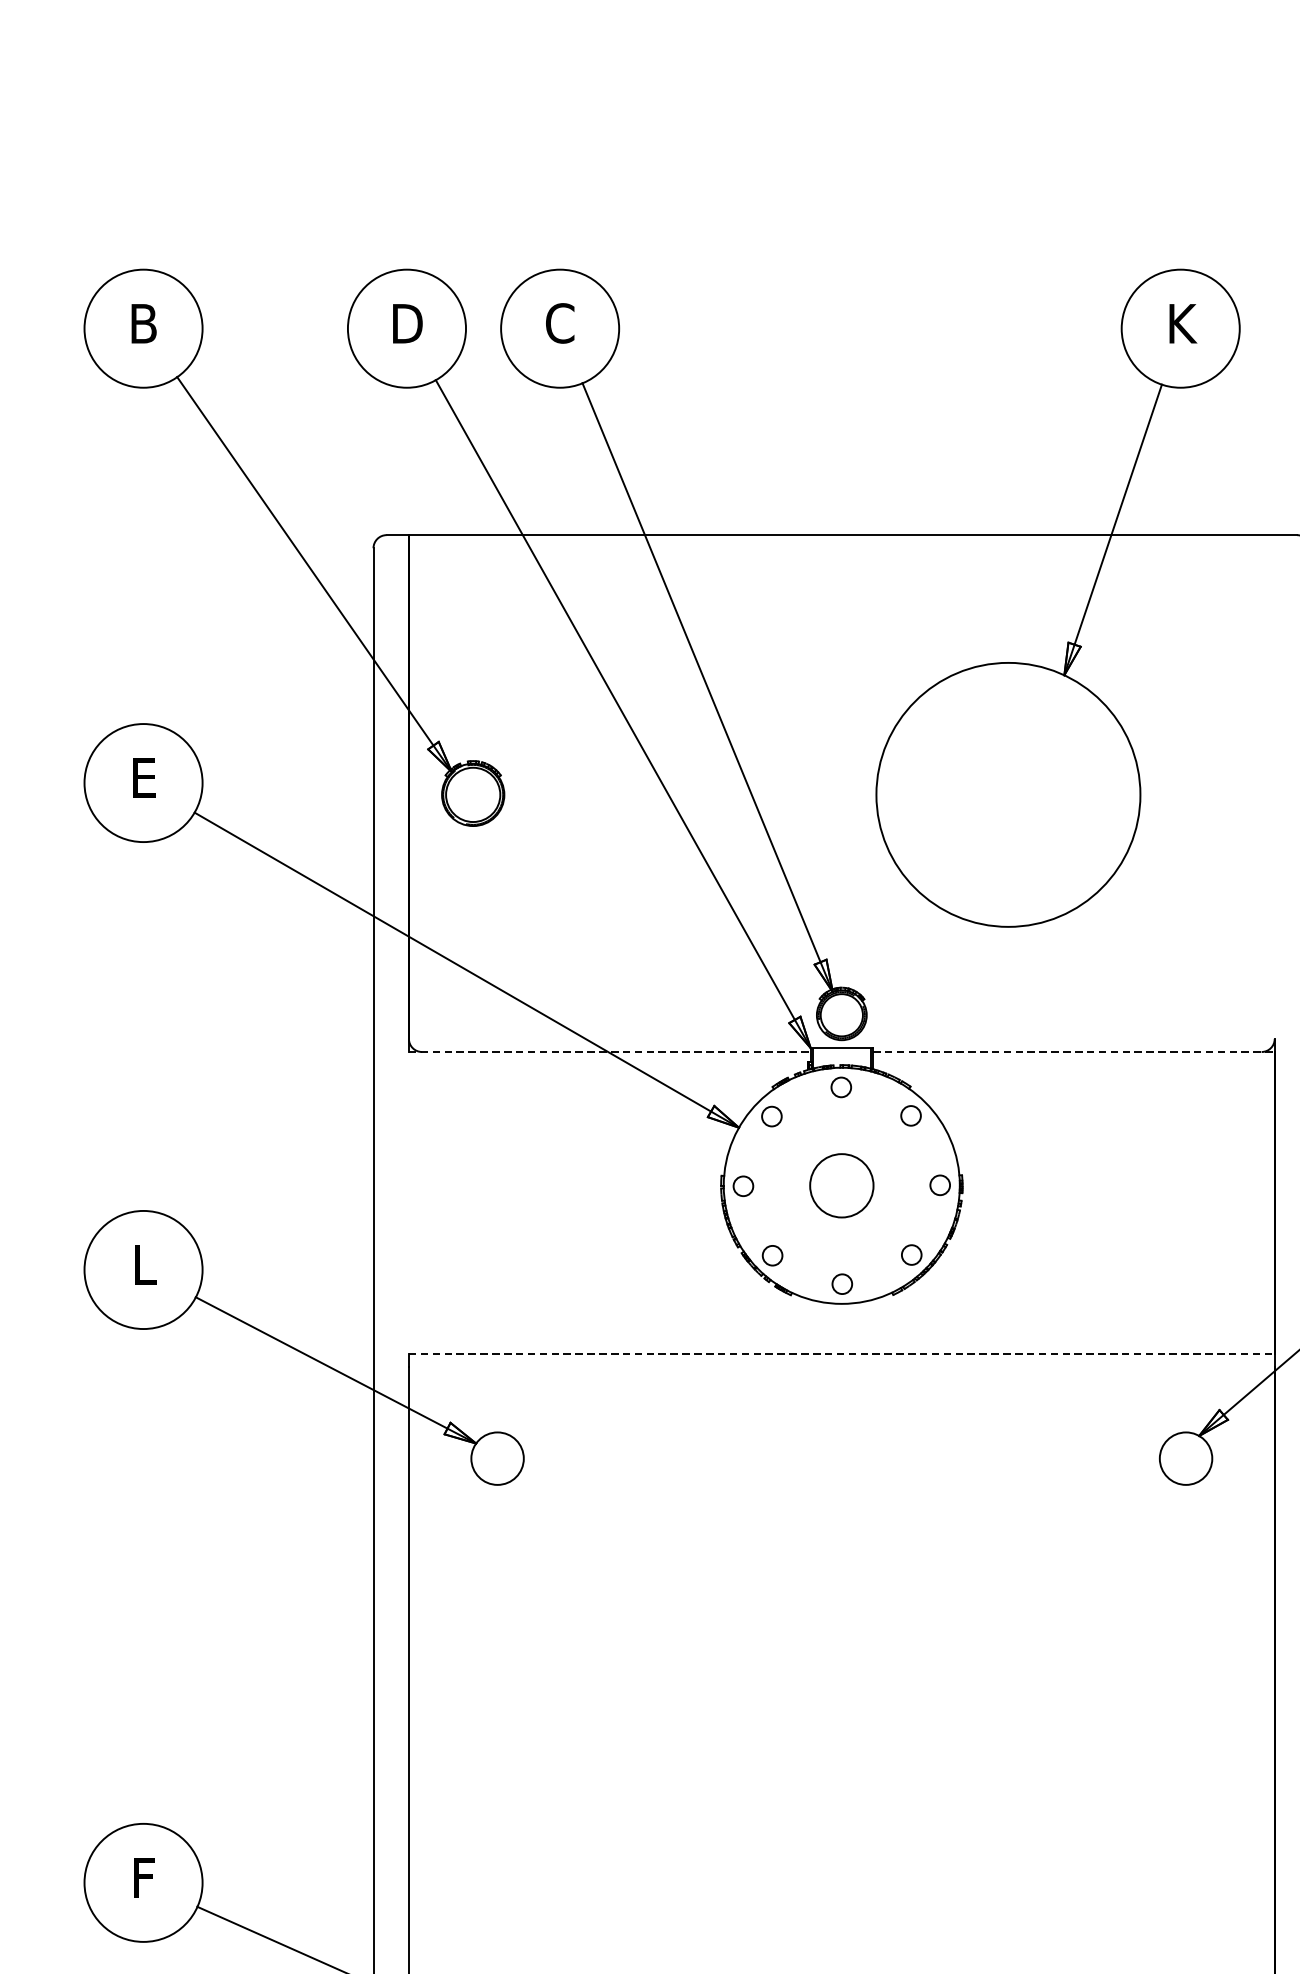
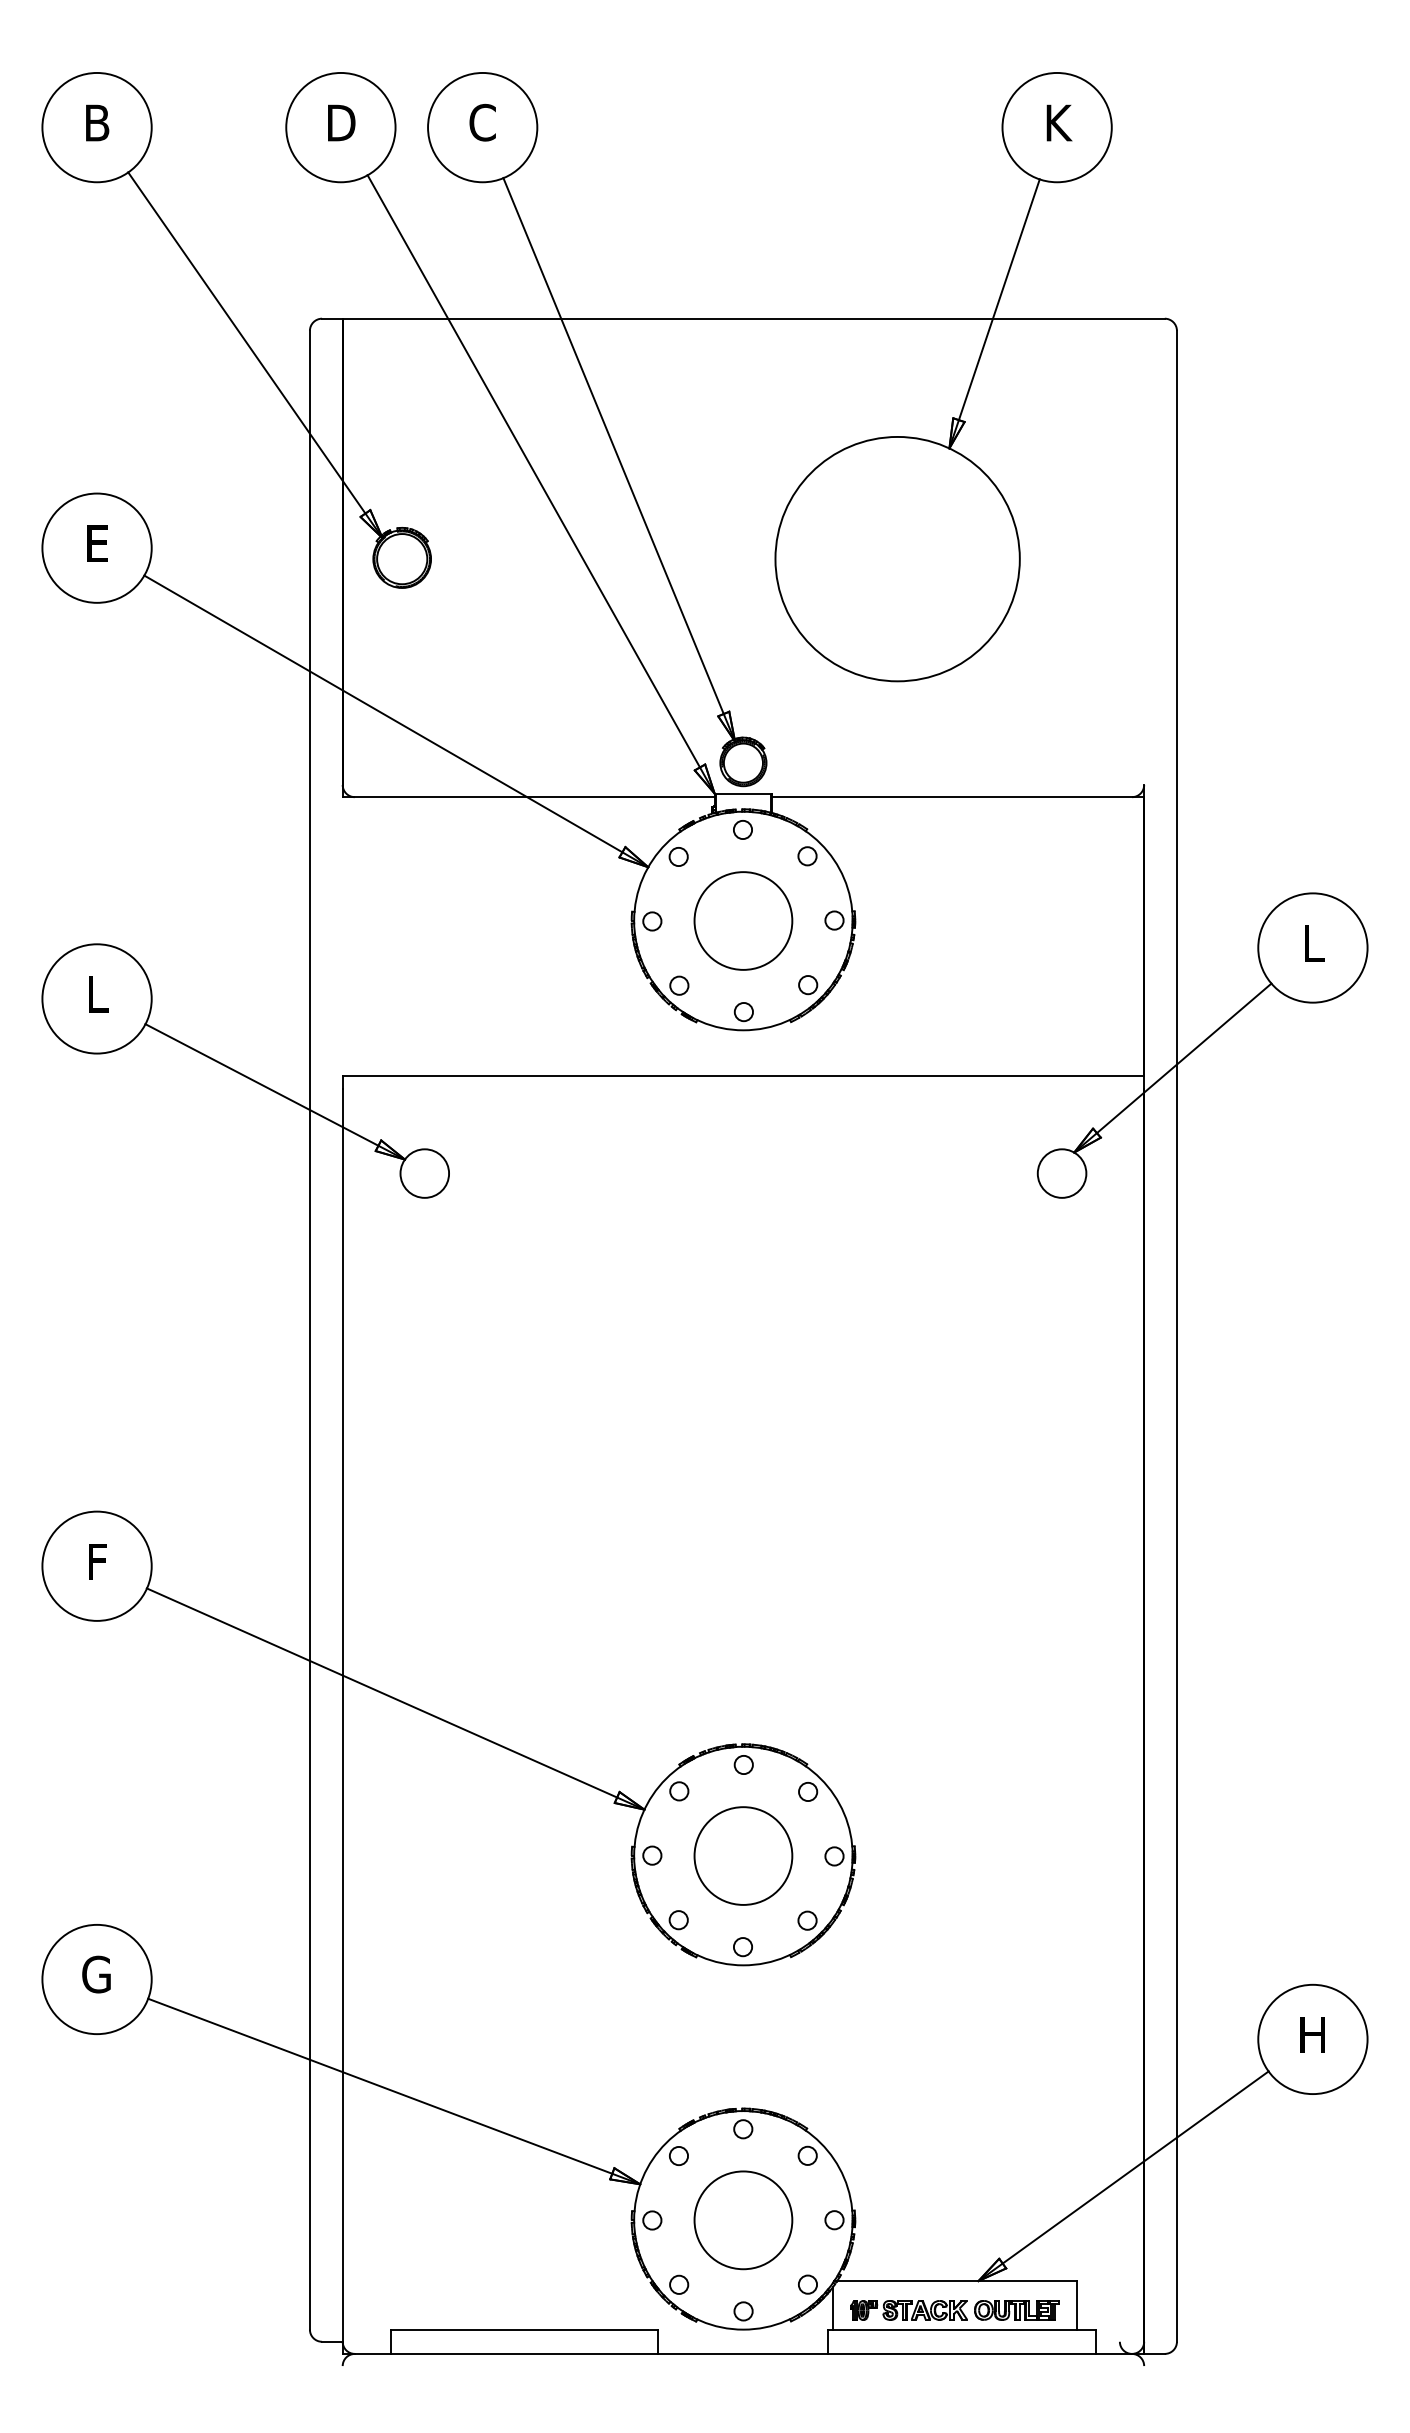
line: (609, 1052) -> (528, 797), dashed -> solid
line: (1074, 1052) -> (958, 797), dashed -> solid
circle: (841, 1185) -> (743, 920), size x1.67
line: (841, 1353) -> (743, 1076), dashed -> solid

